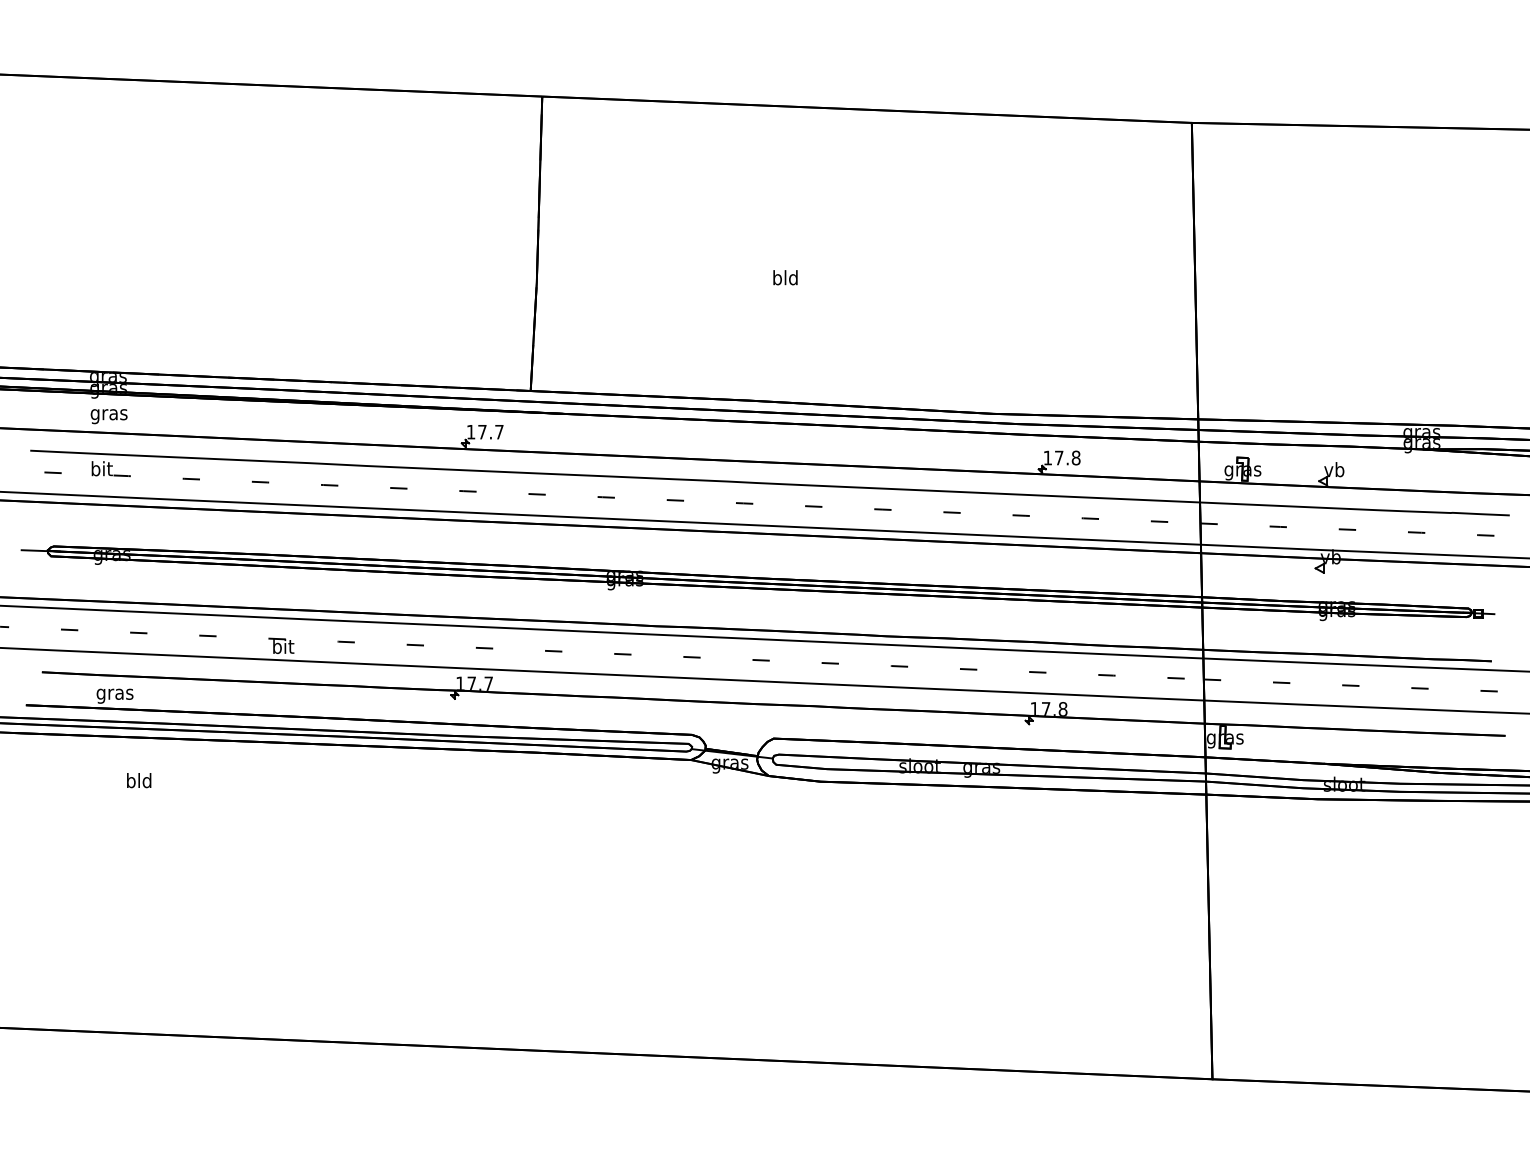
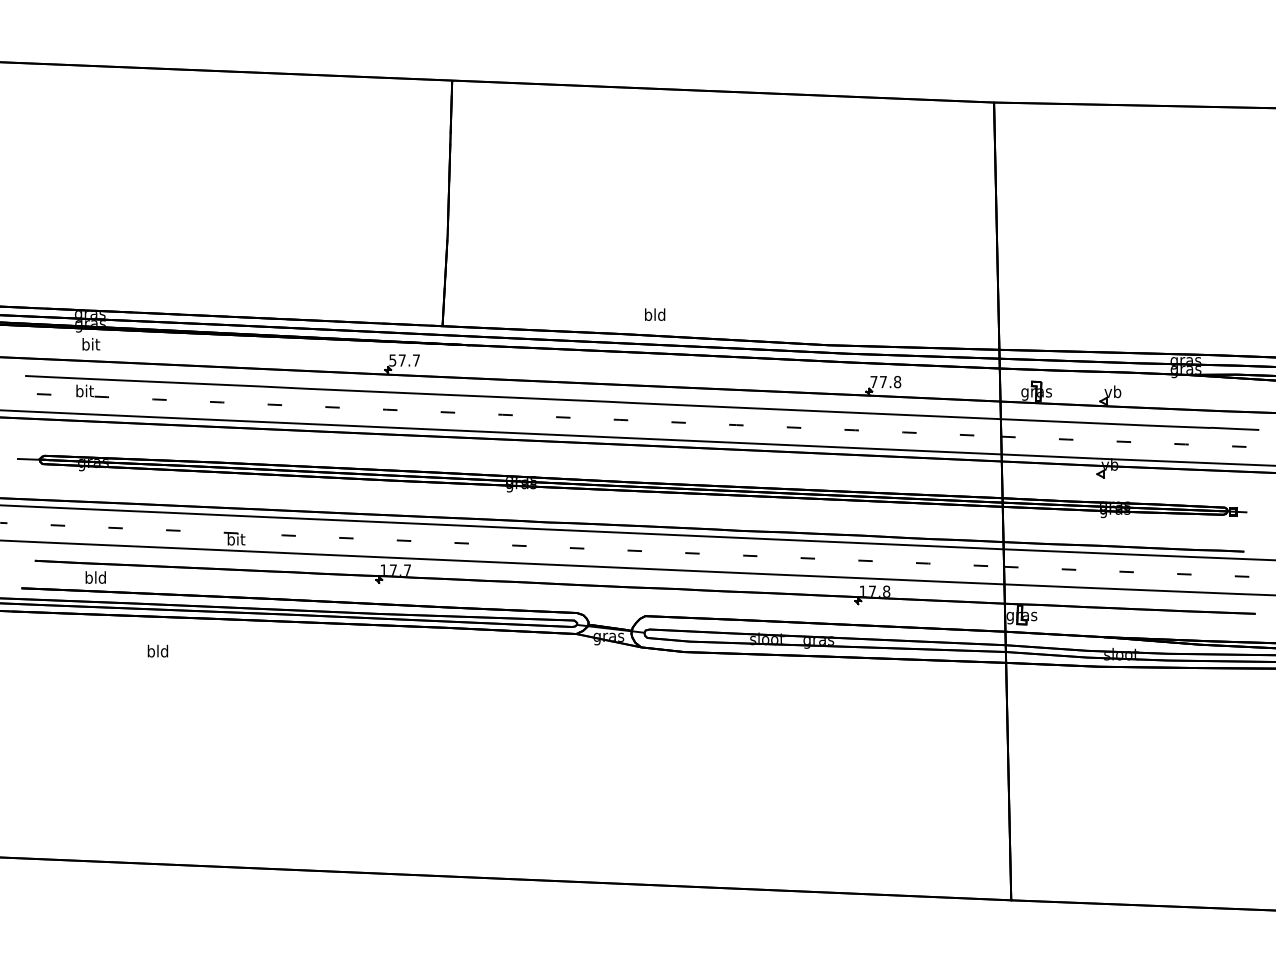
text: (785, 277) -> (655, 314), moved
text: (108, 414) -> (90, 345), gras -> bit
text: (470, 432) -> (392, 360), 17.7 -> 57.7
text: (1047, 458) -> (873, 382), 17.8 -> 77.8
text: (114, 694) -> (95, 579), gras -> bld
text: (138, 779) -> (157, 650), moved

